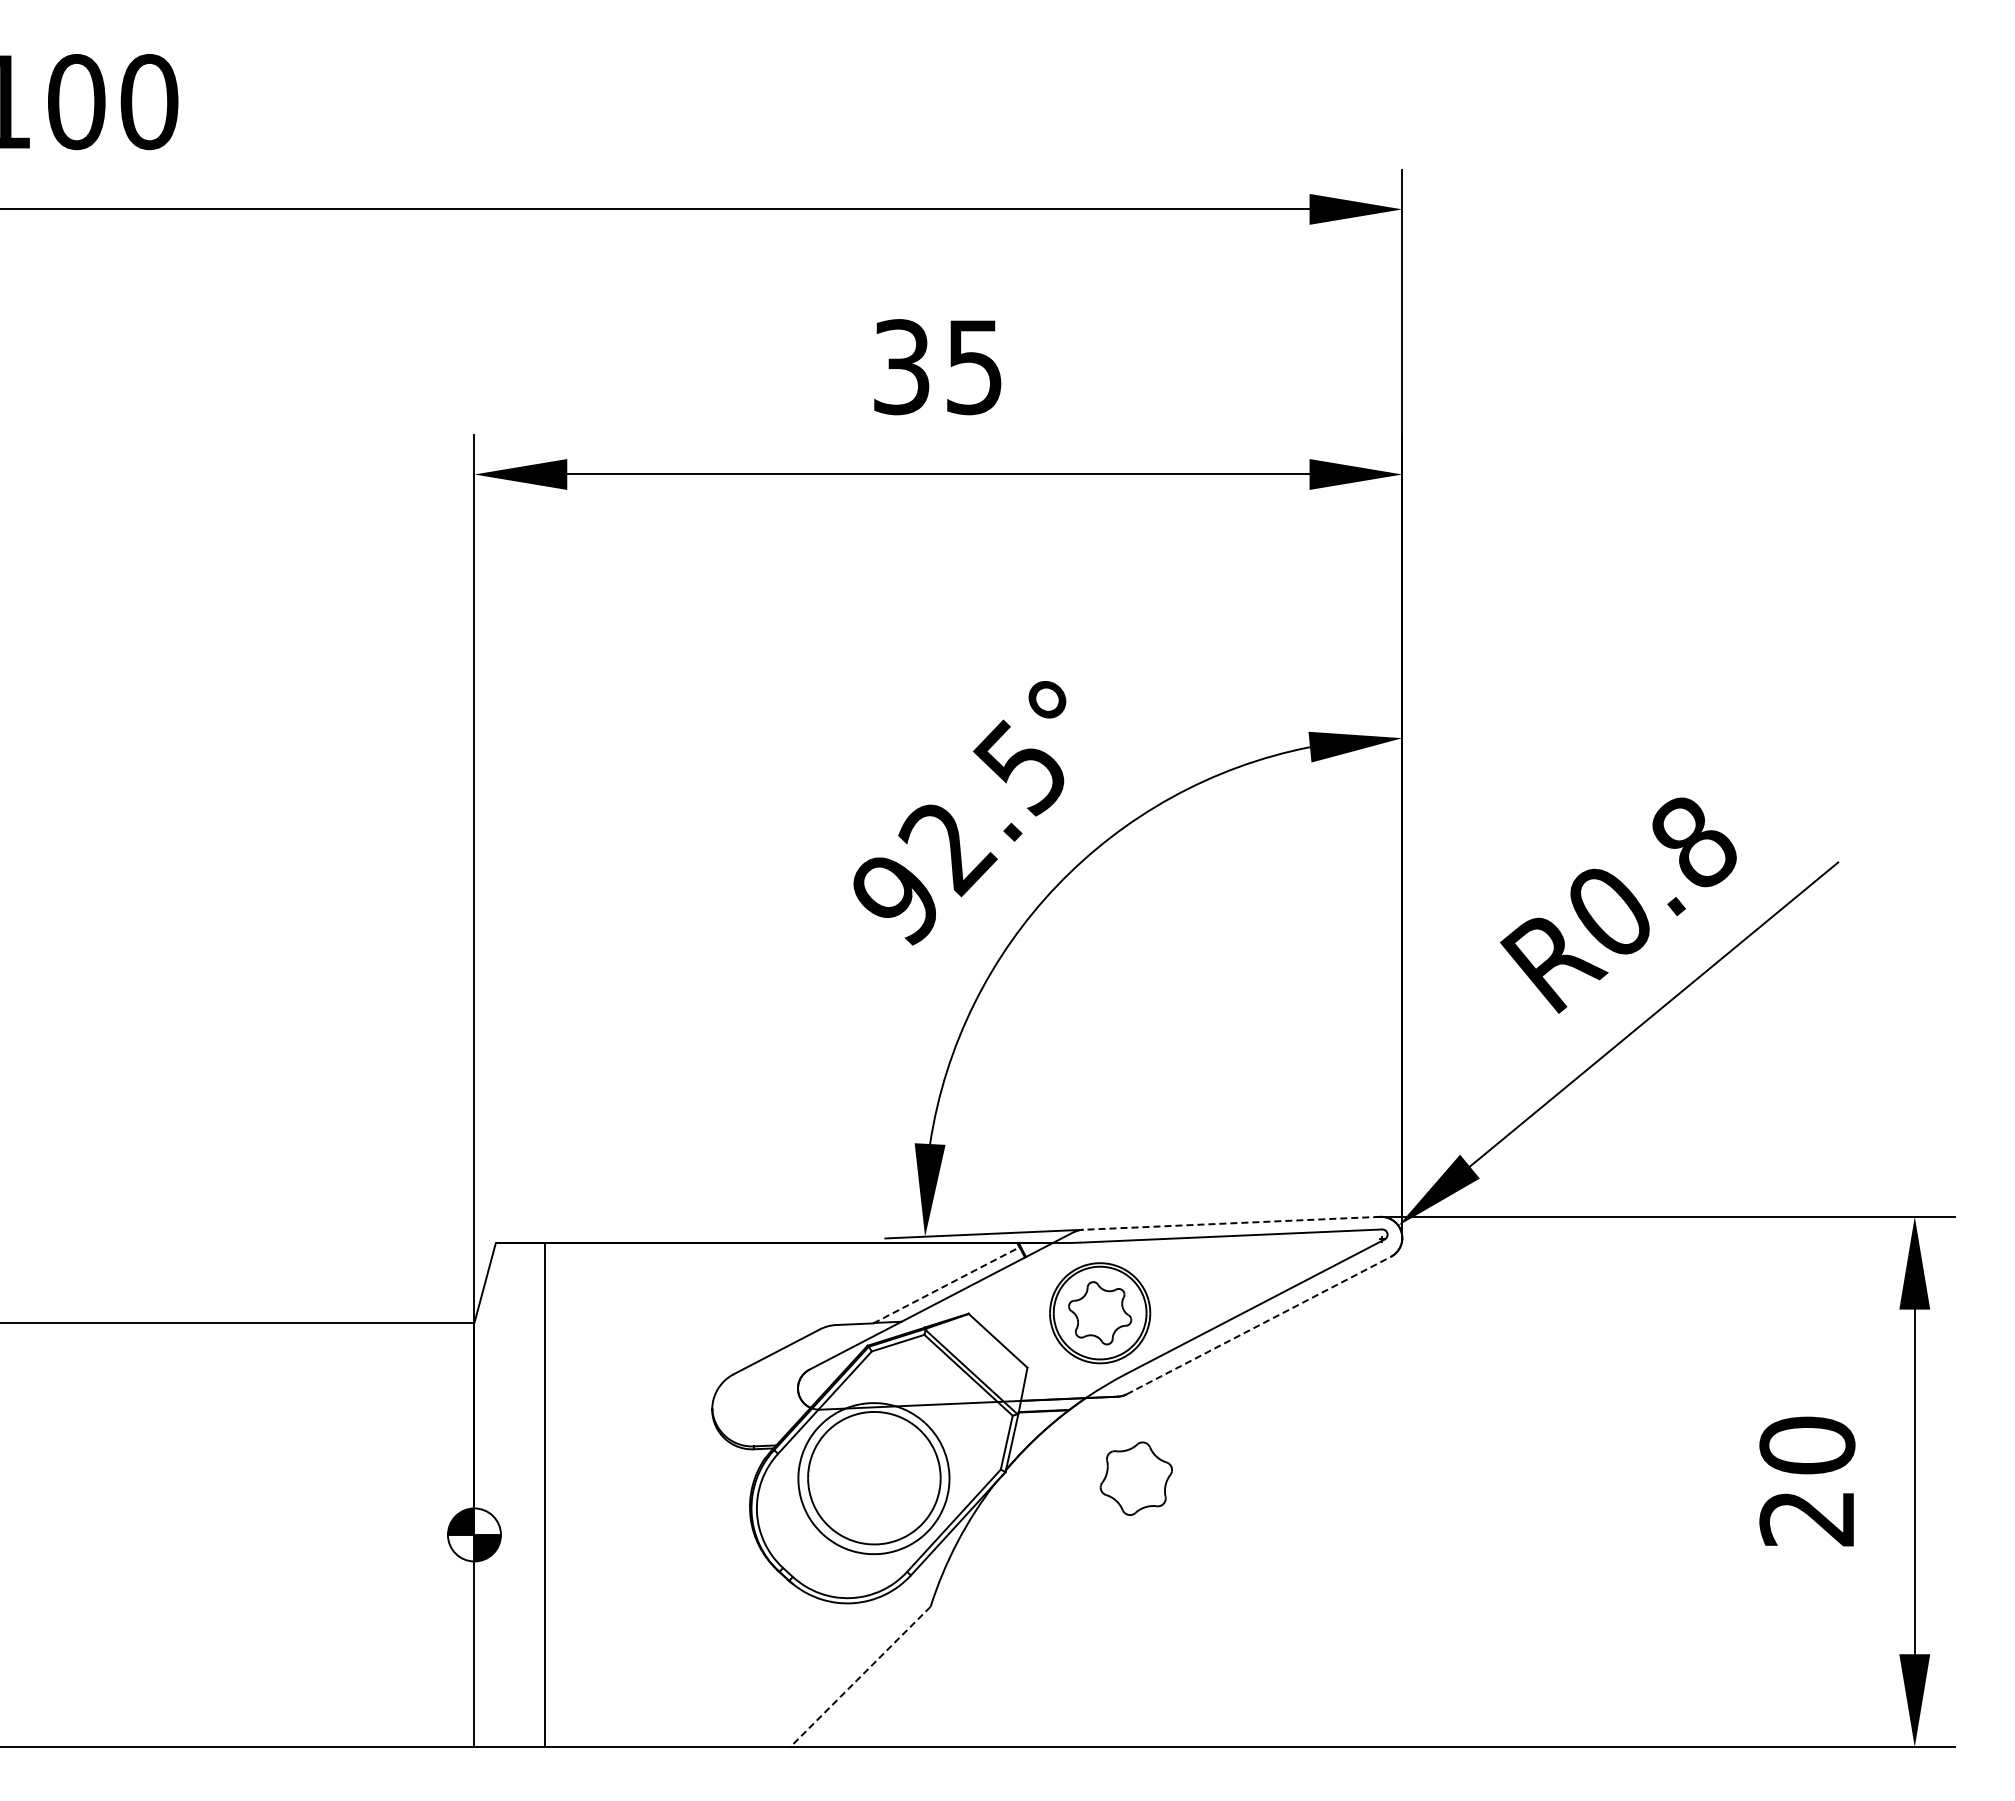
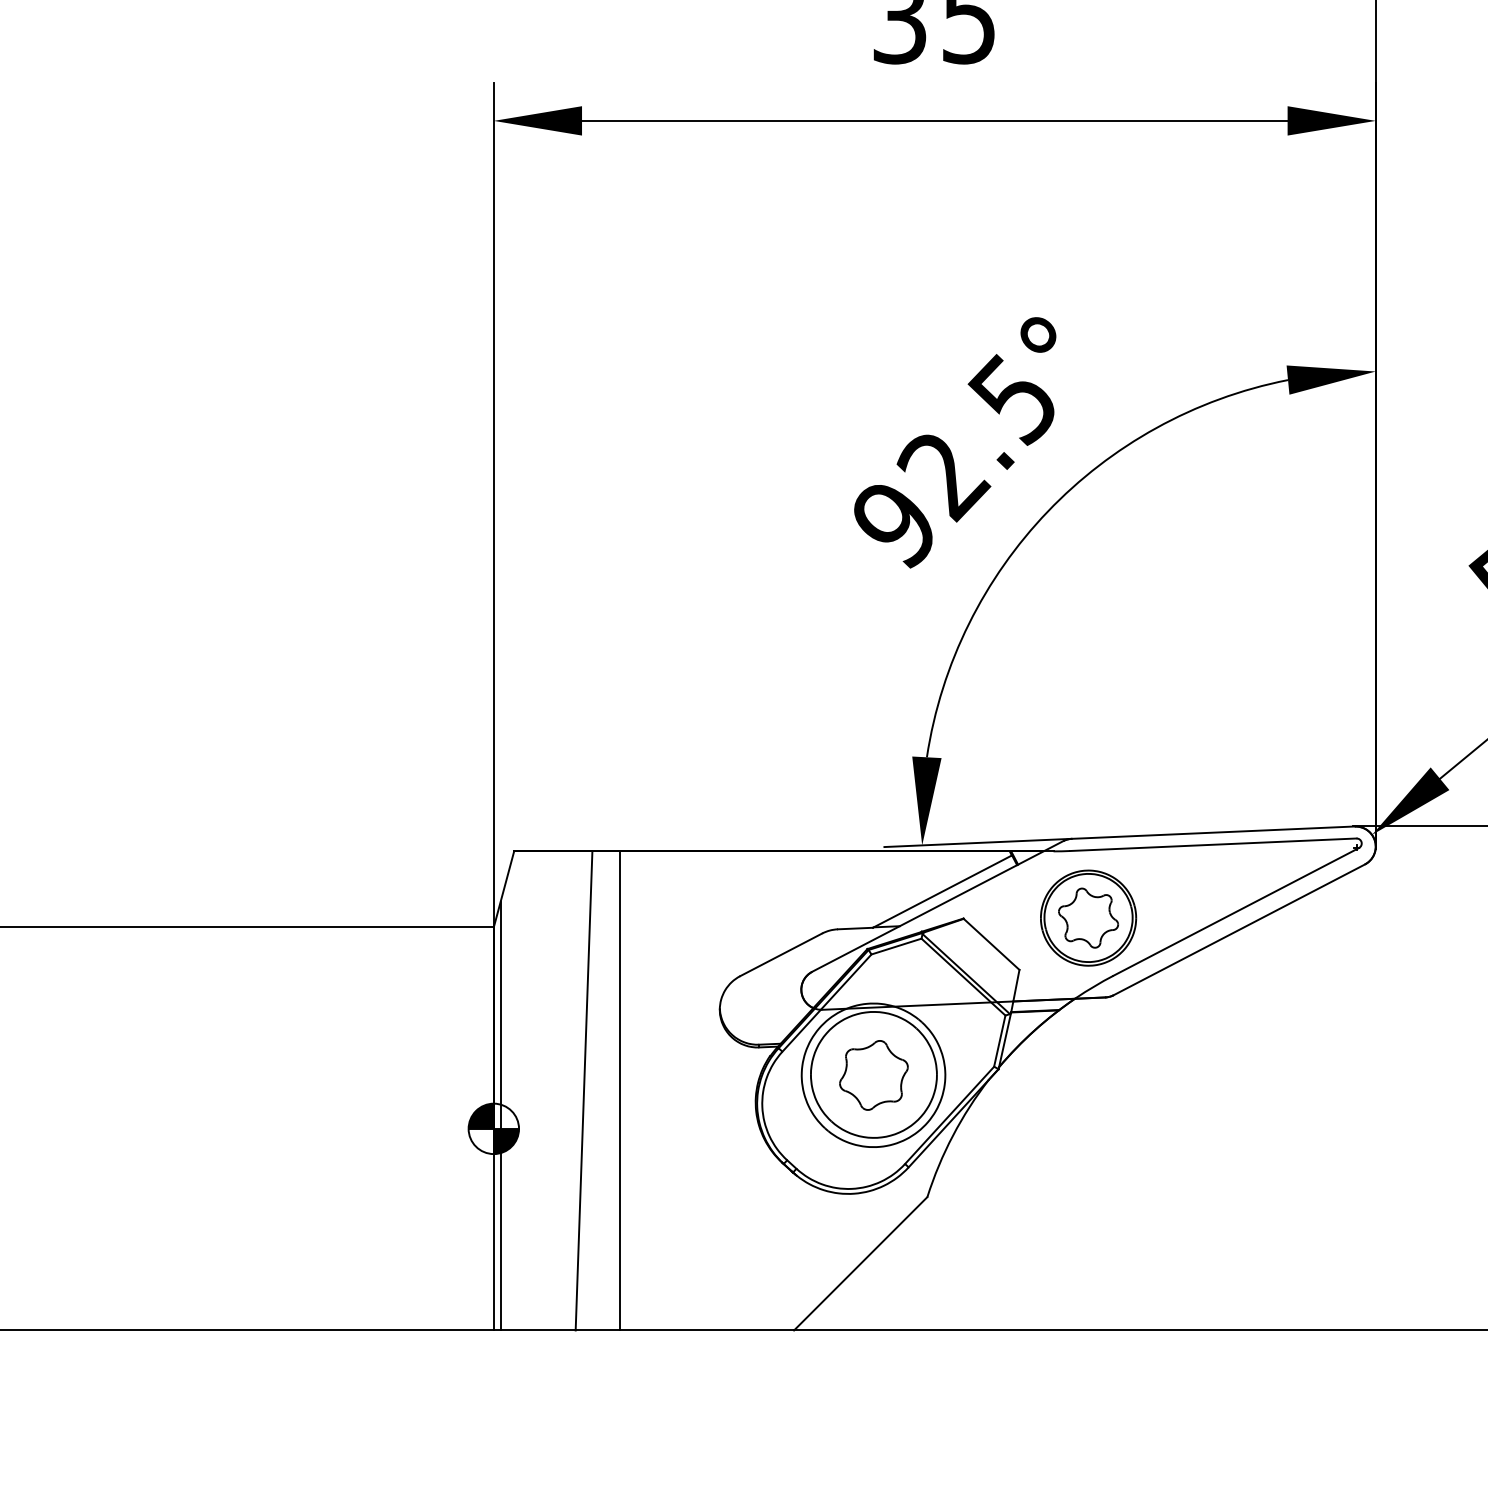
line: (1231, 1223) -> (1213, 832), dashed -> solid
line: (946, 1285) -> (942, 891), dashed -> solid
line: (1258, 1325) -> (1239, 929), dashed -> solid
part: (1135, 1478) -> (873, 1075), moved
line: (544, 1495) -> (619, 1091), moved
line: (569, 1495) -> (584, 1091), added
line: (481, 1521) -> (500, 1116), added
line: (860, 1677) -> (860, 1264), dashed -> solid

